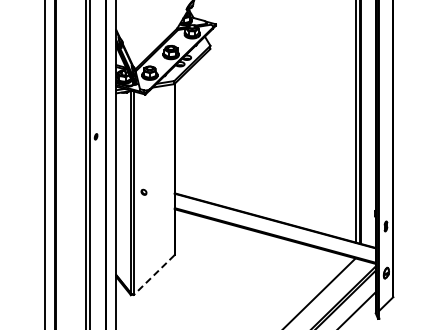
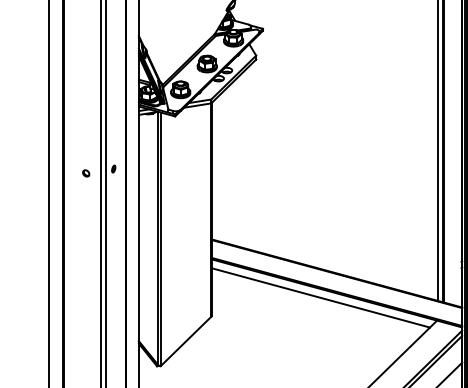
part: (143, 191) -> (85, 172), moved
line: (261, 240) -> (319, 298), added
line: (153, 275) -> (185, 341), dashed -> solid

